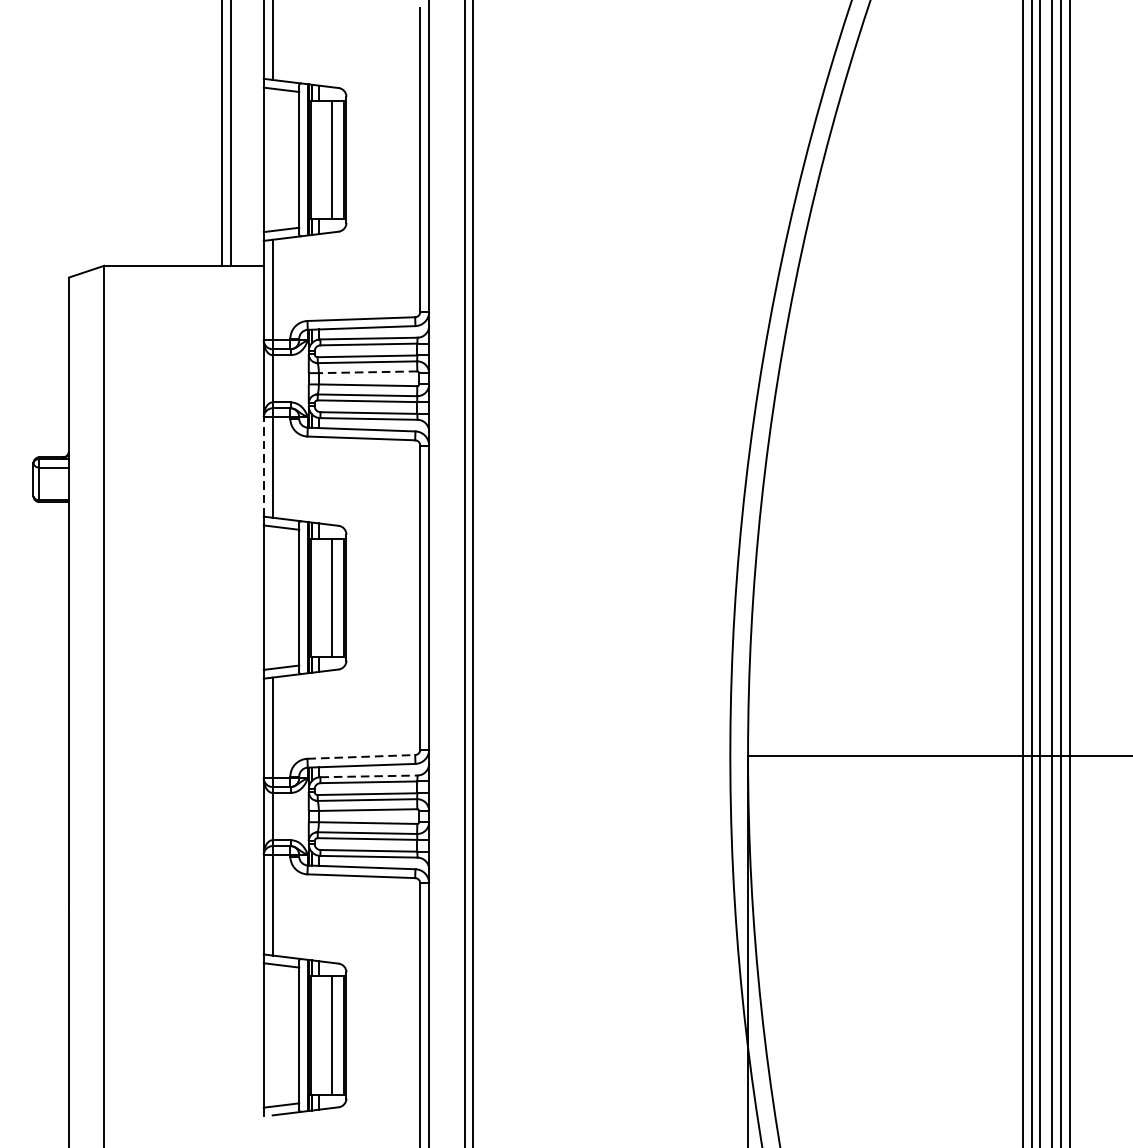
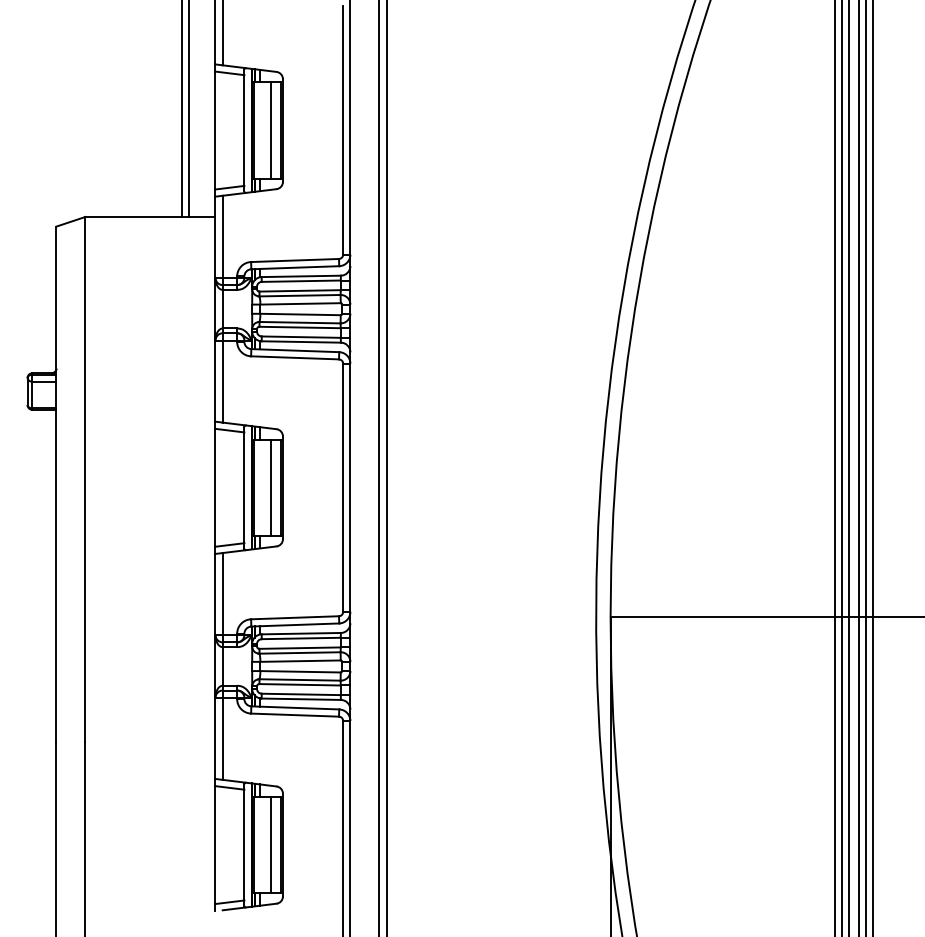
line: (367, 371) -> (300, 303), dashed -> solid
line: (263, 467) -> (215, 381), dashed -> solid
line: (361, 756) -> (295, 617), dashed -> solid
line: (369, 776) -> (301, 633), dashed -> solid

